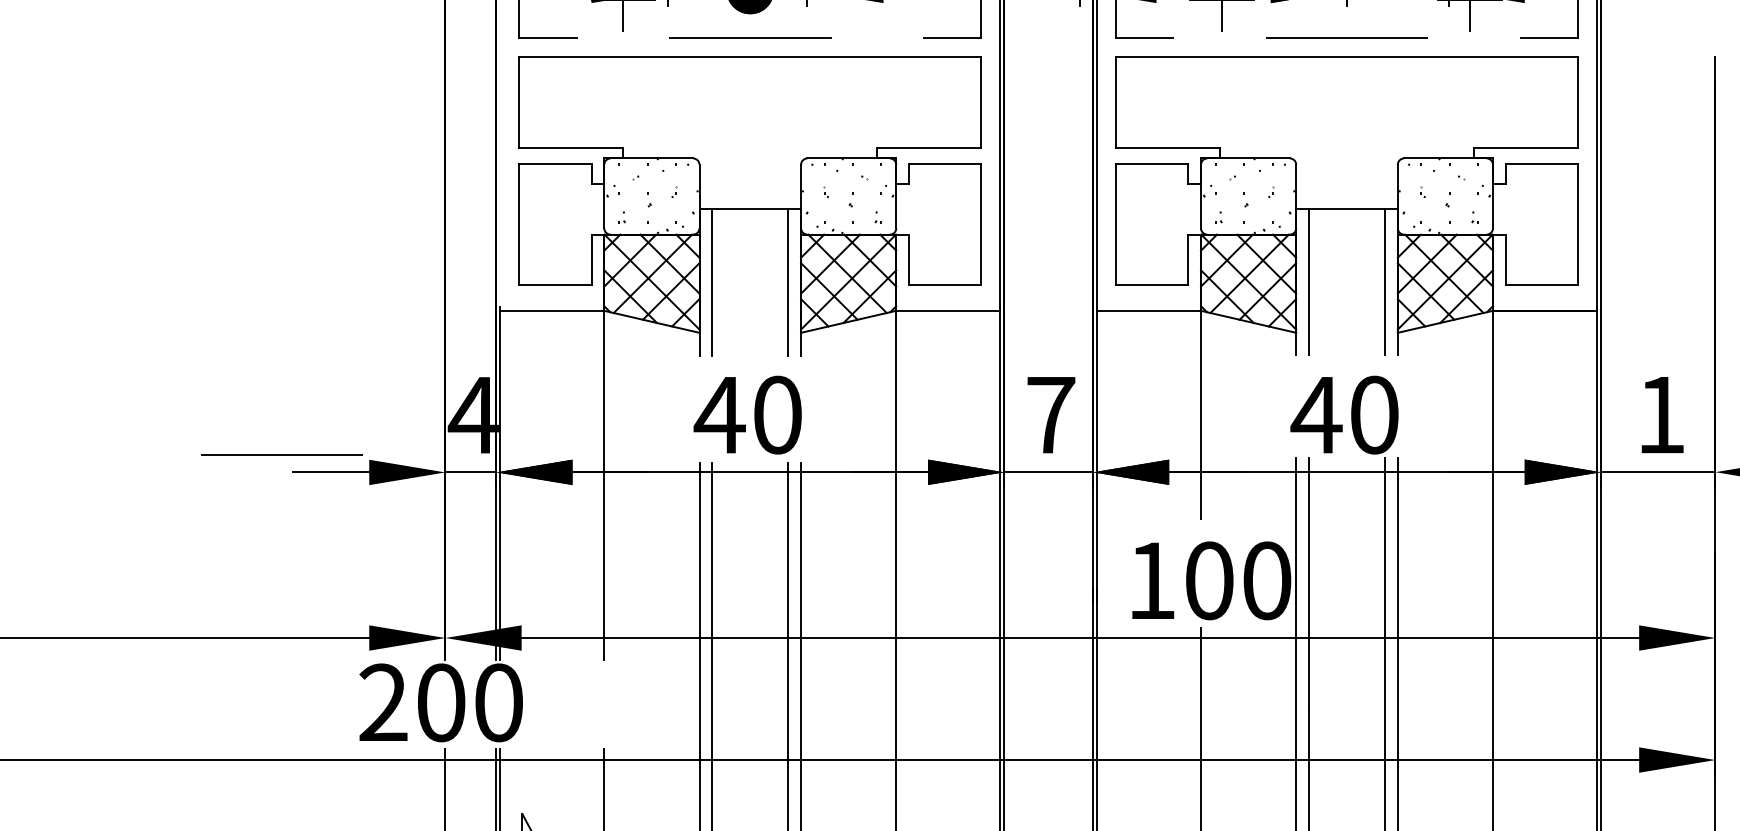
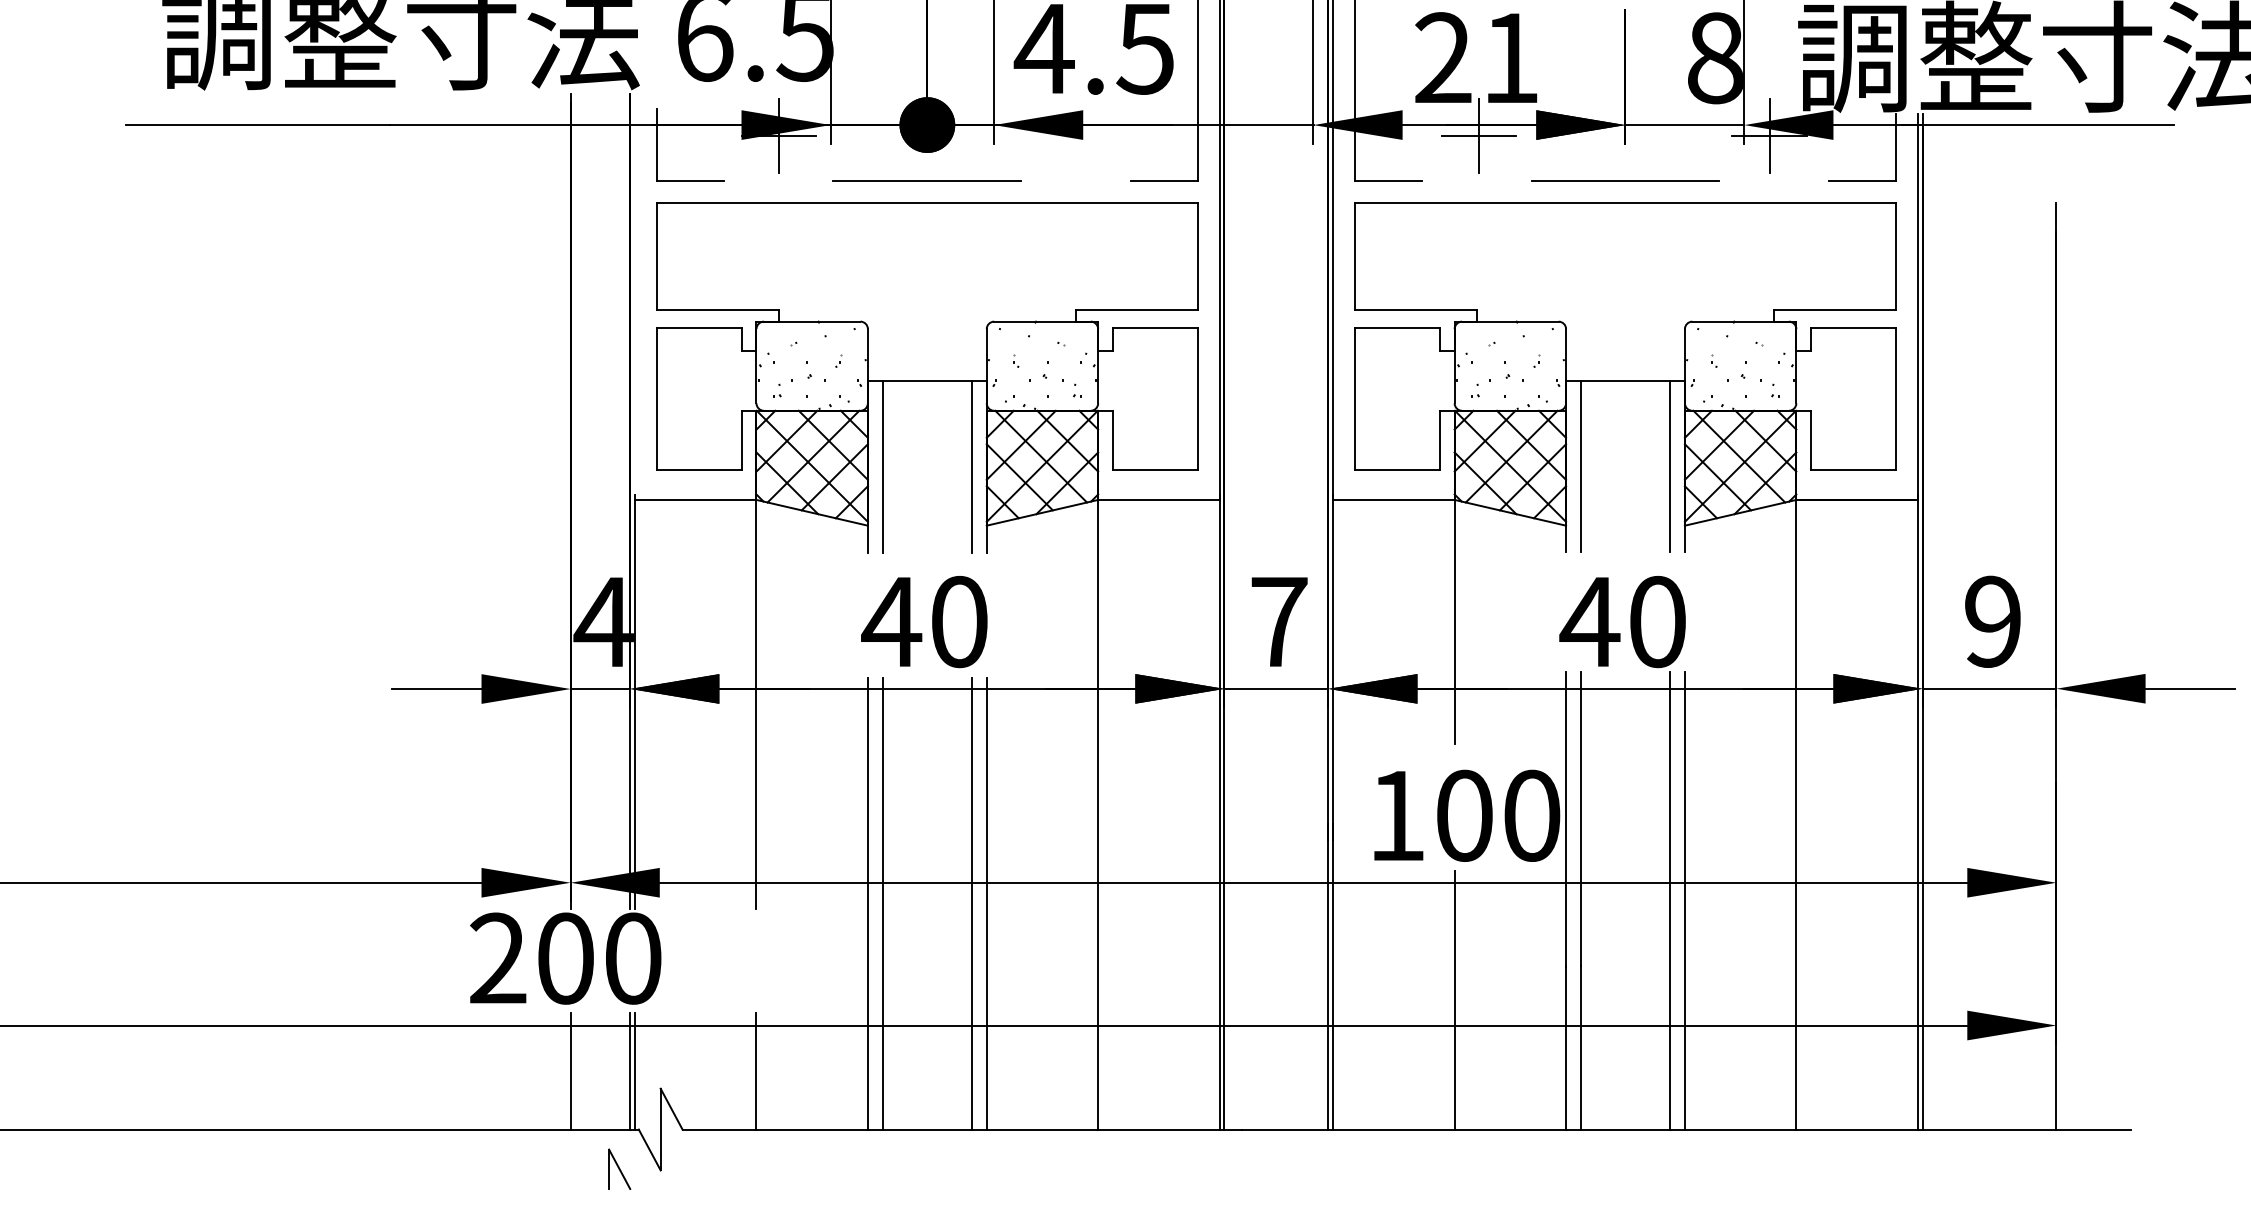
text: (1660, 414) -> (1992, 621), 1 -> 9
line: (281, 454) -> (378, 668), removed

